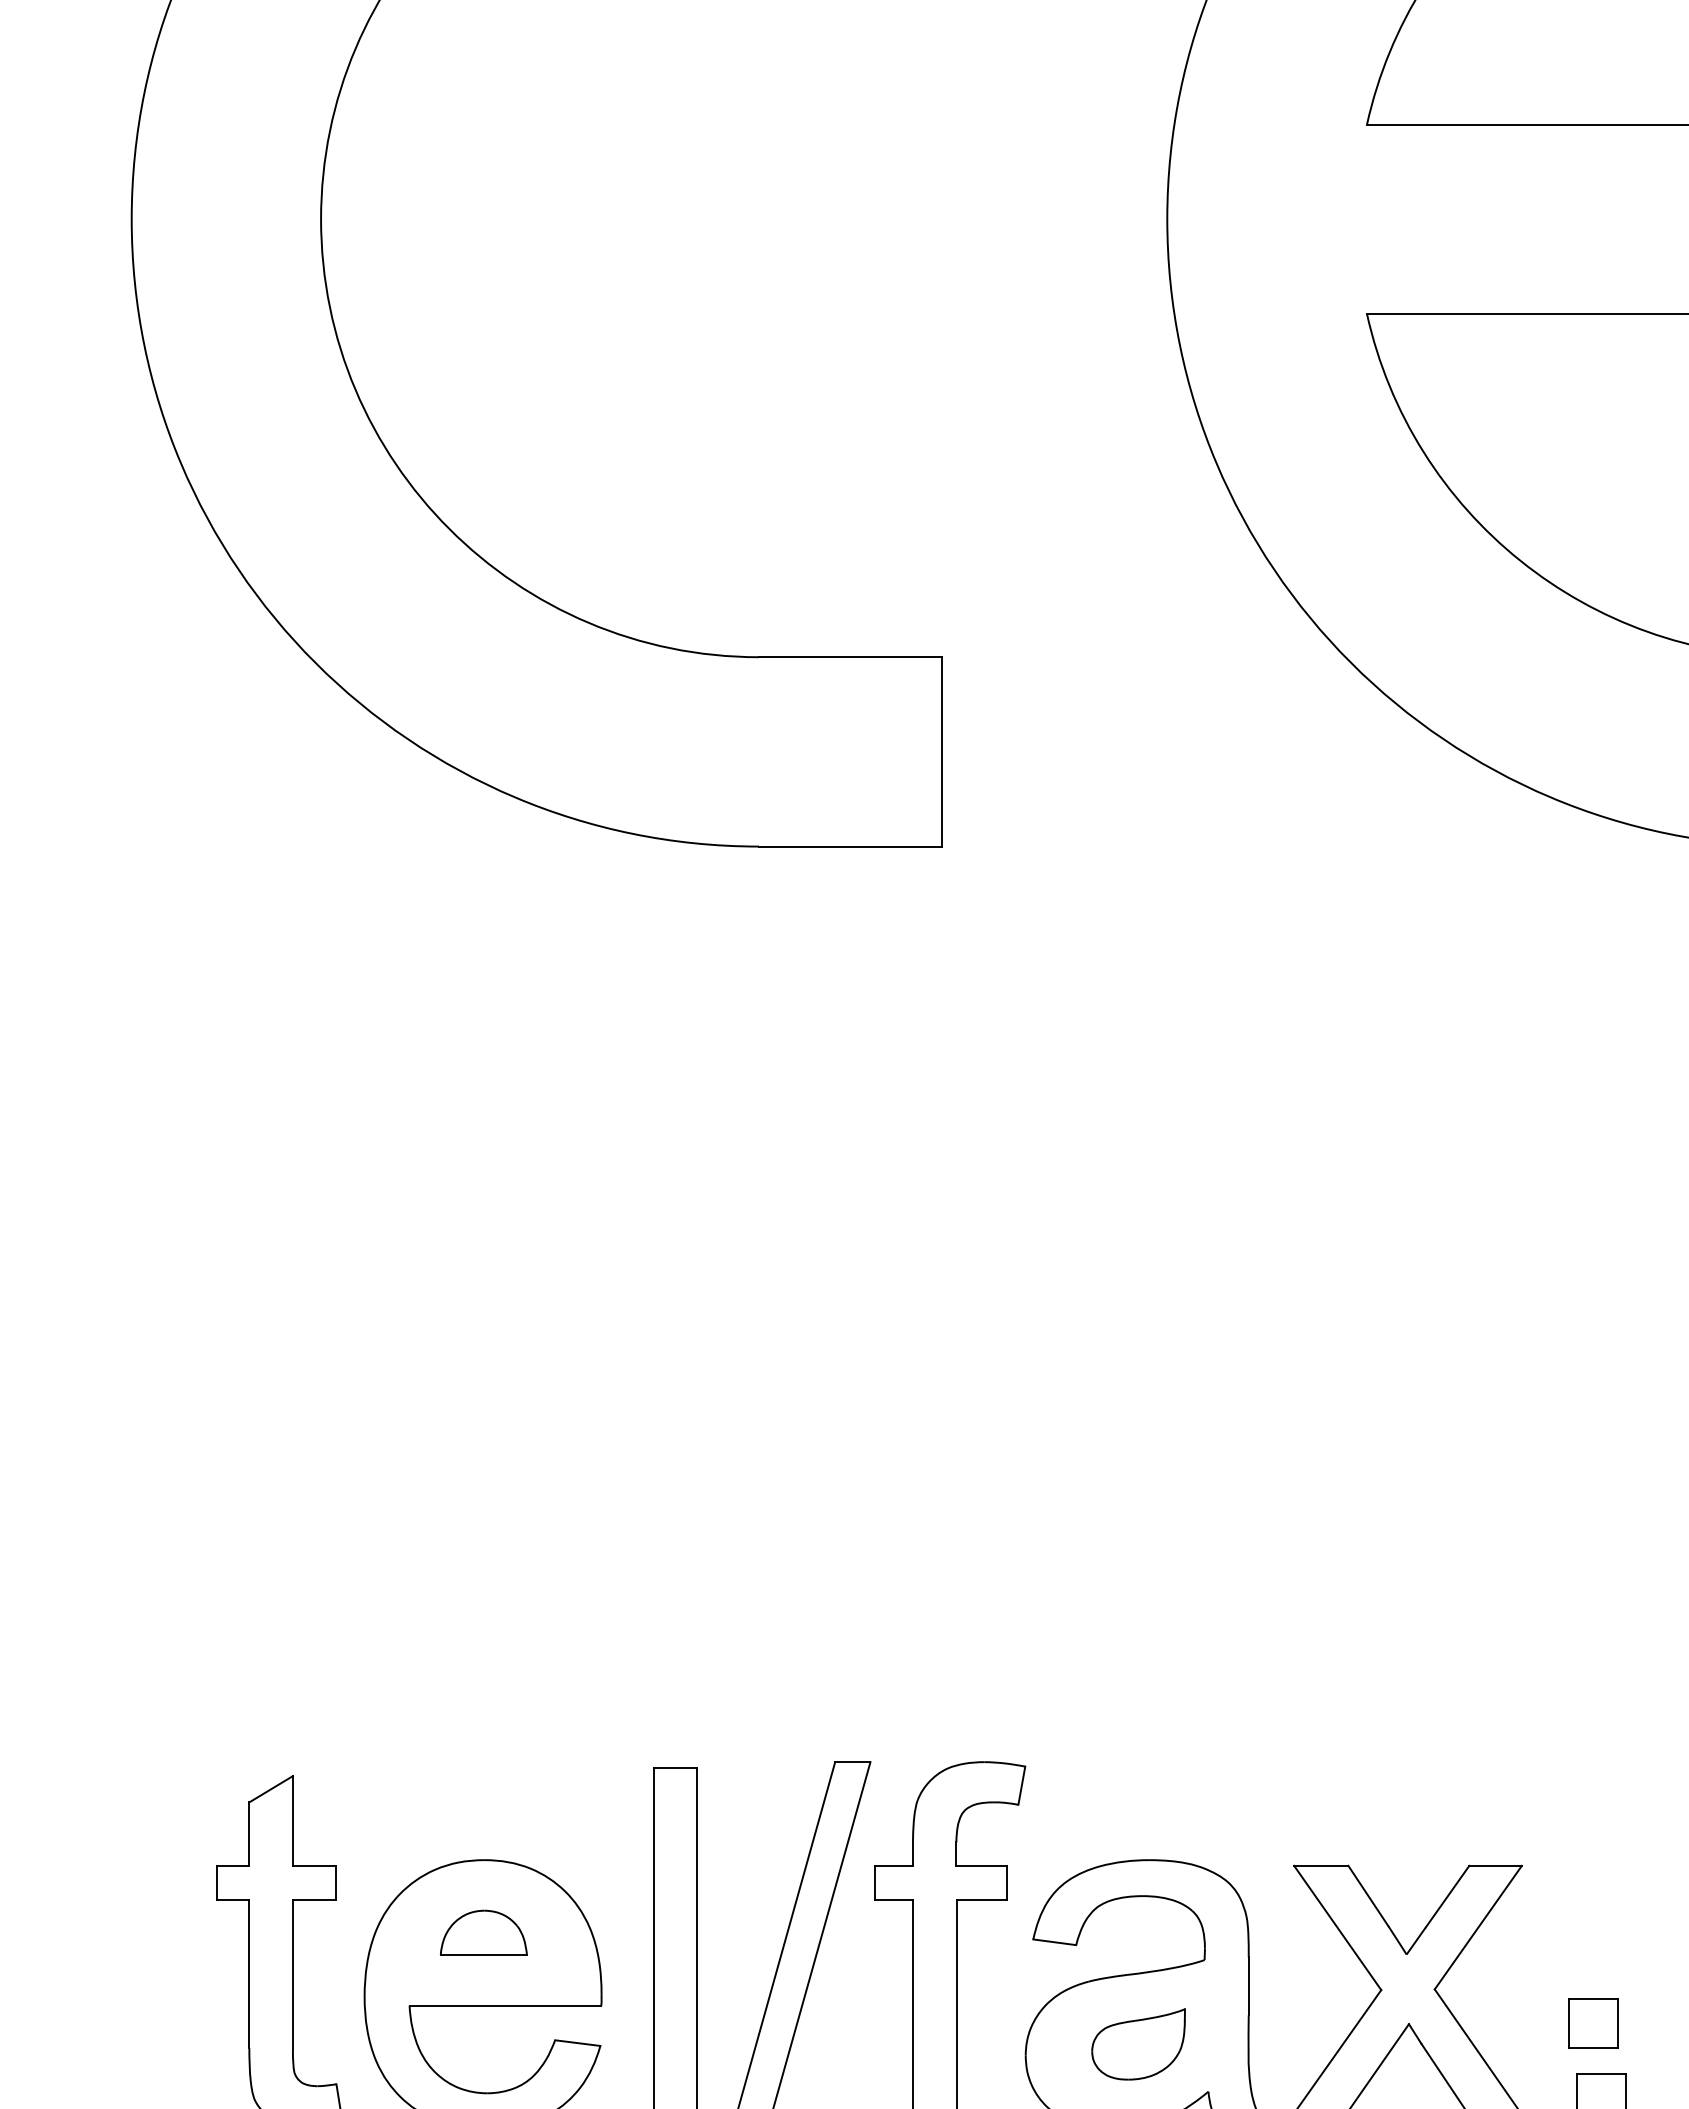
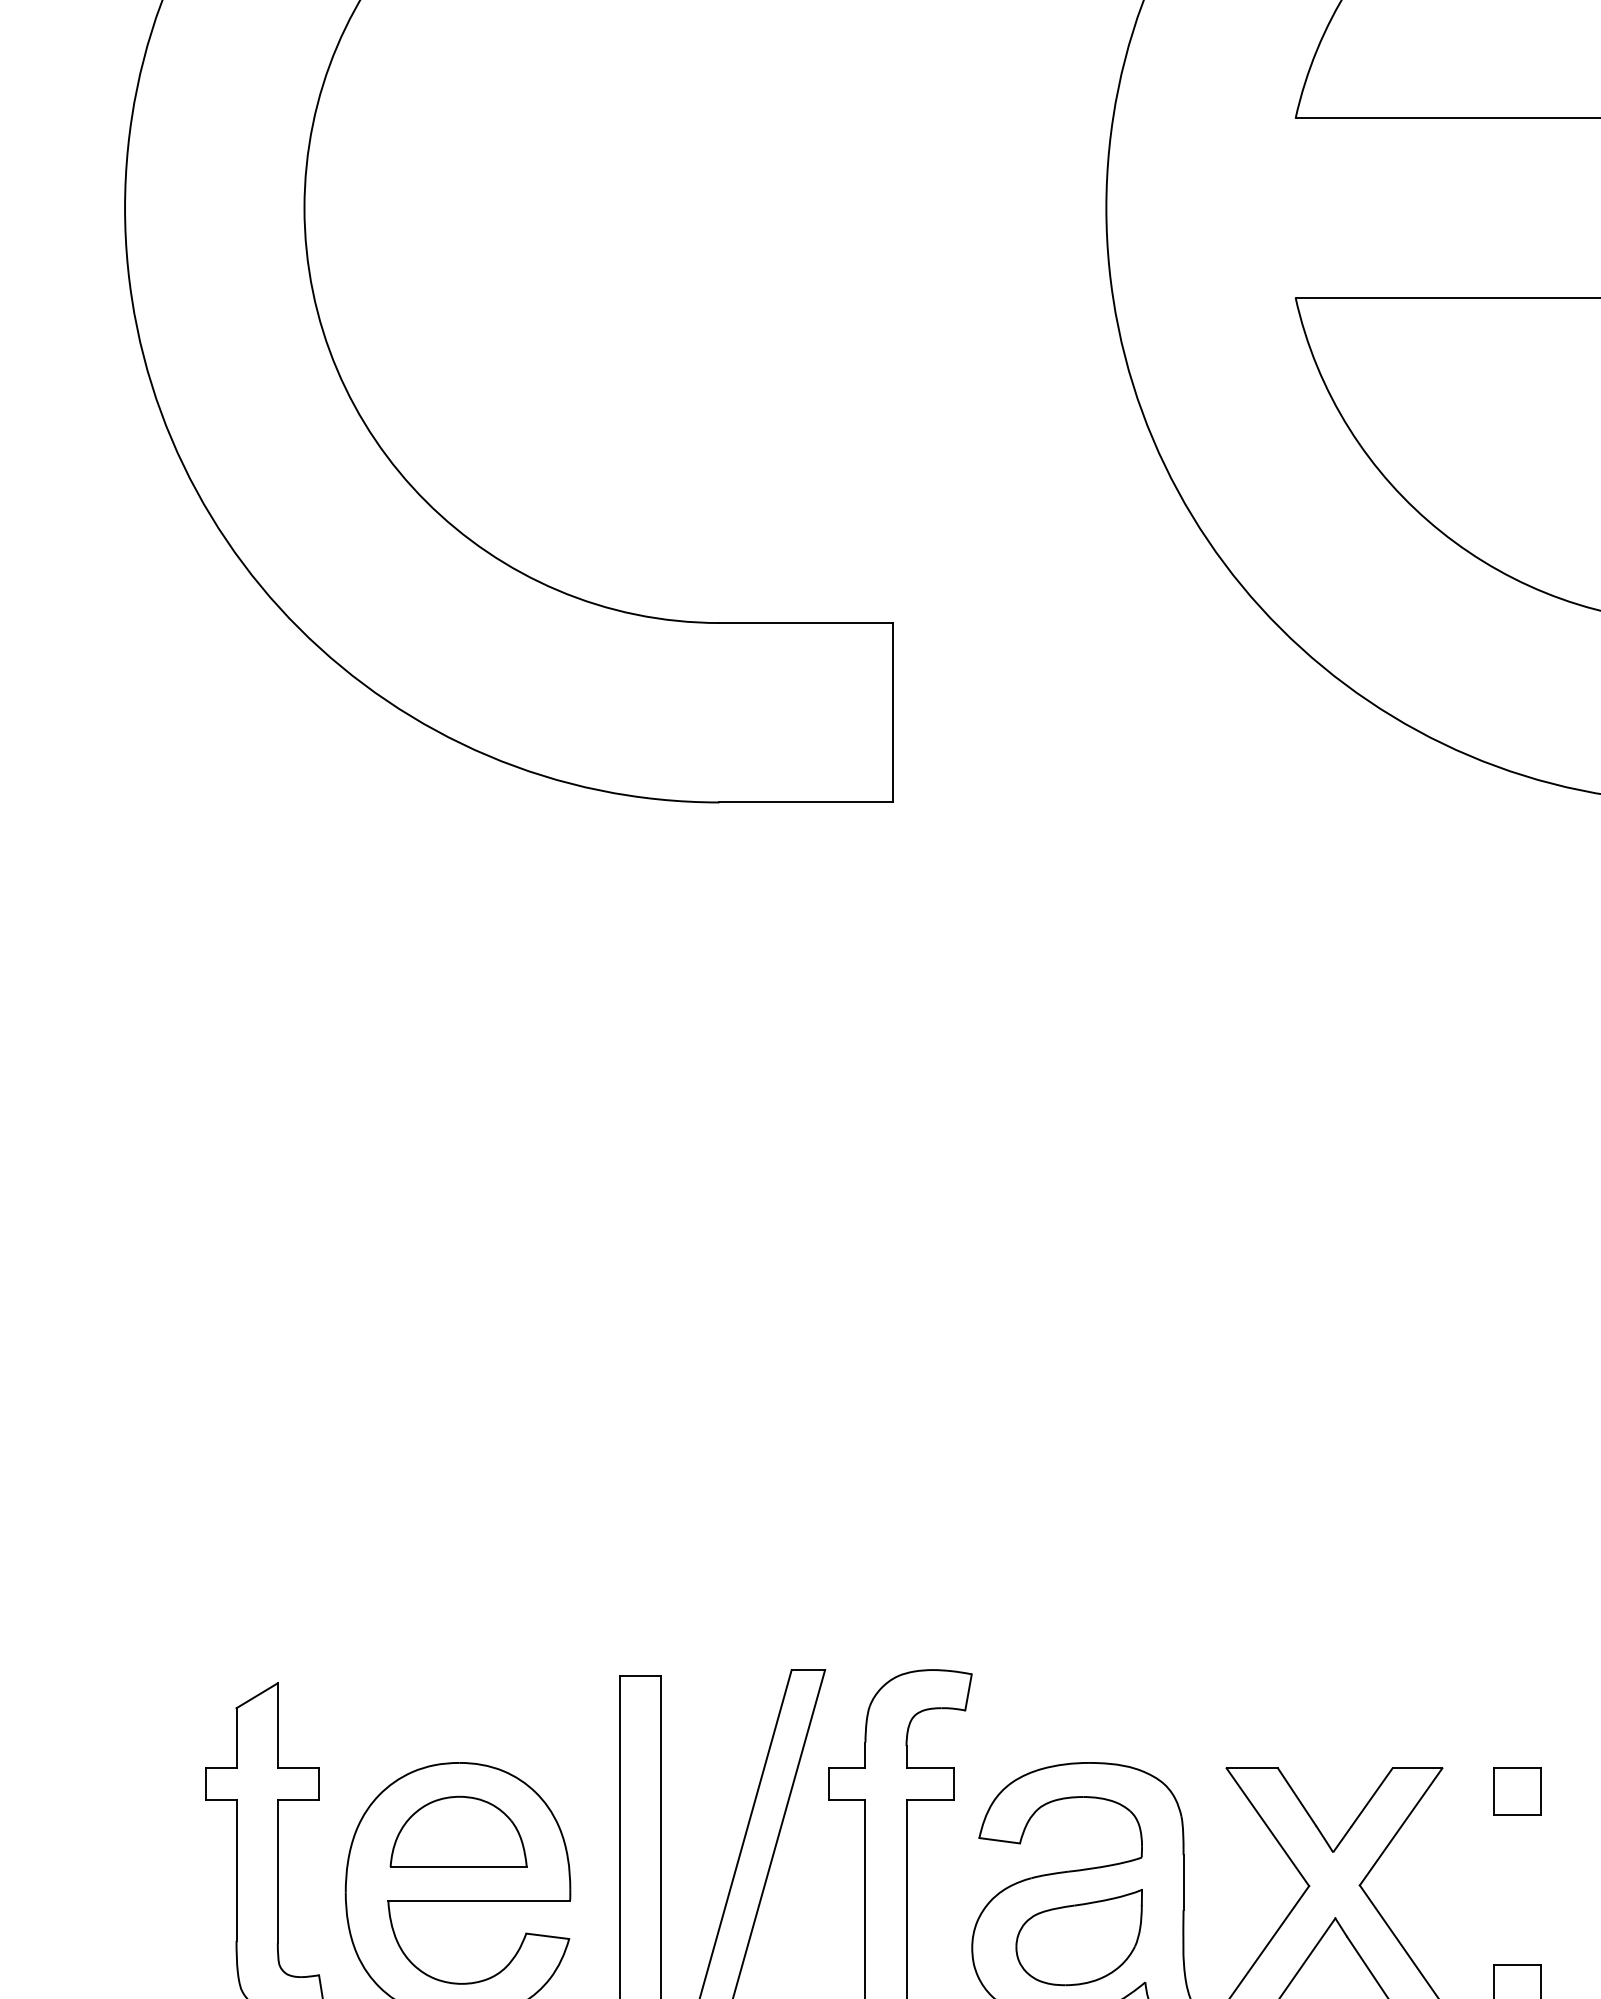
part: (483, 1932) -> (458, 1831), size x1.67
part: (1593, 2023) -> (1517, 1791), moved
part: (1138, 2044) -> (1079, 1937), size x1.43

